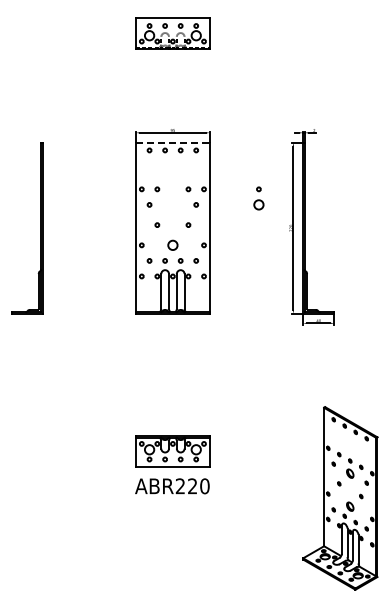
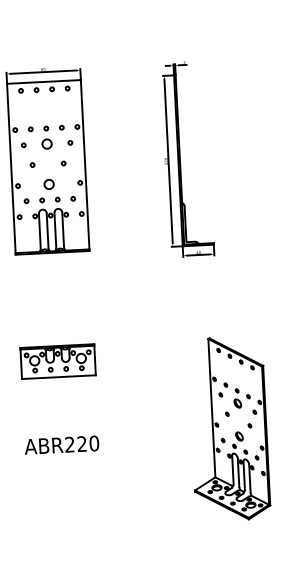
line: (172, 142) -> (43, 81), dashed -> solid
part: (258, 198) -> (46, 137), moved
part: (172, 451) -> (57, 361), moved
text: (172, 486) -> (61, 445), moved

